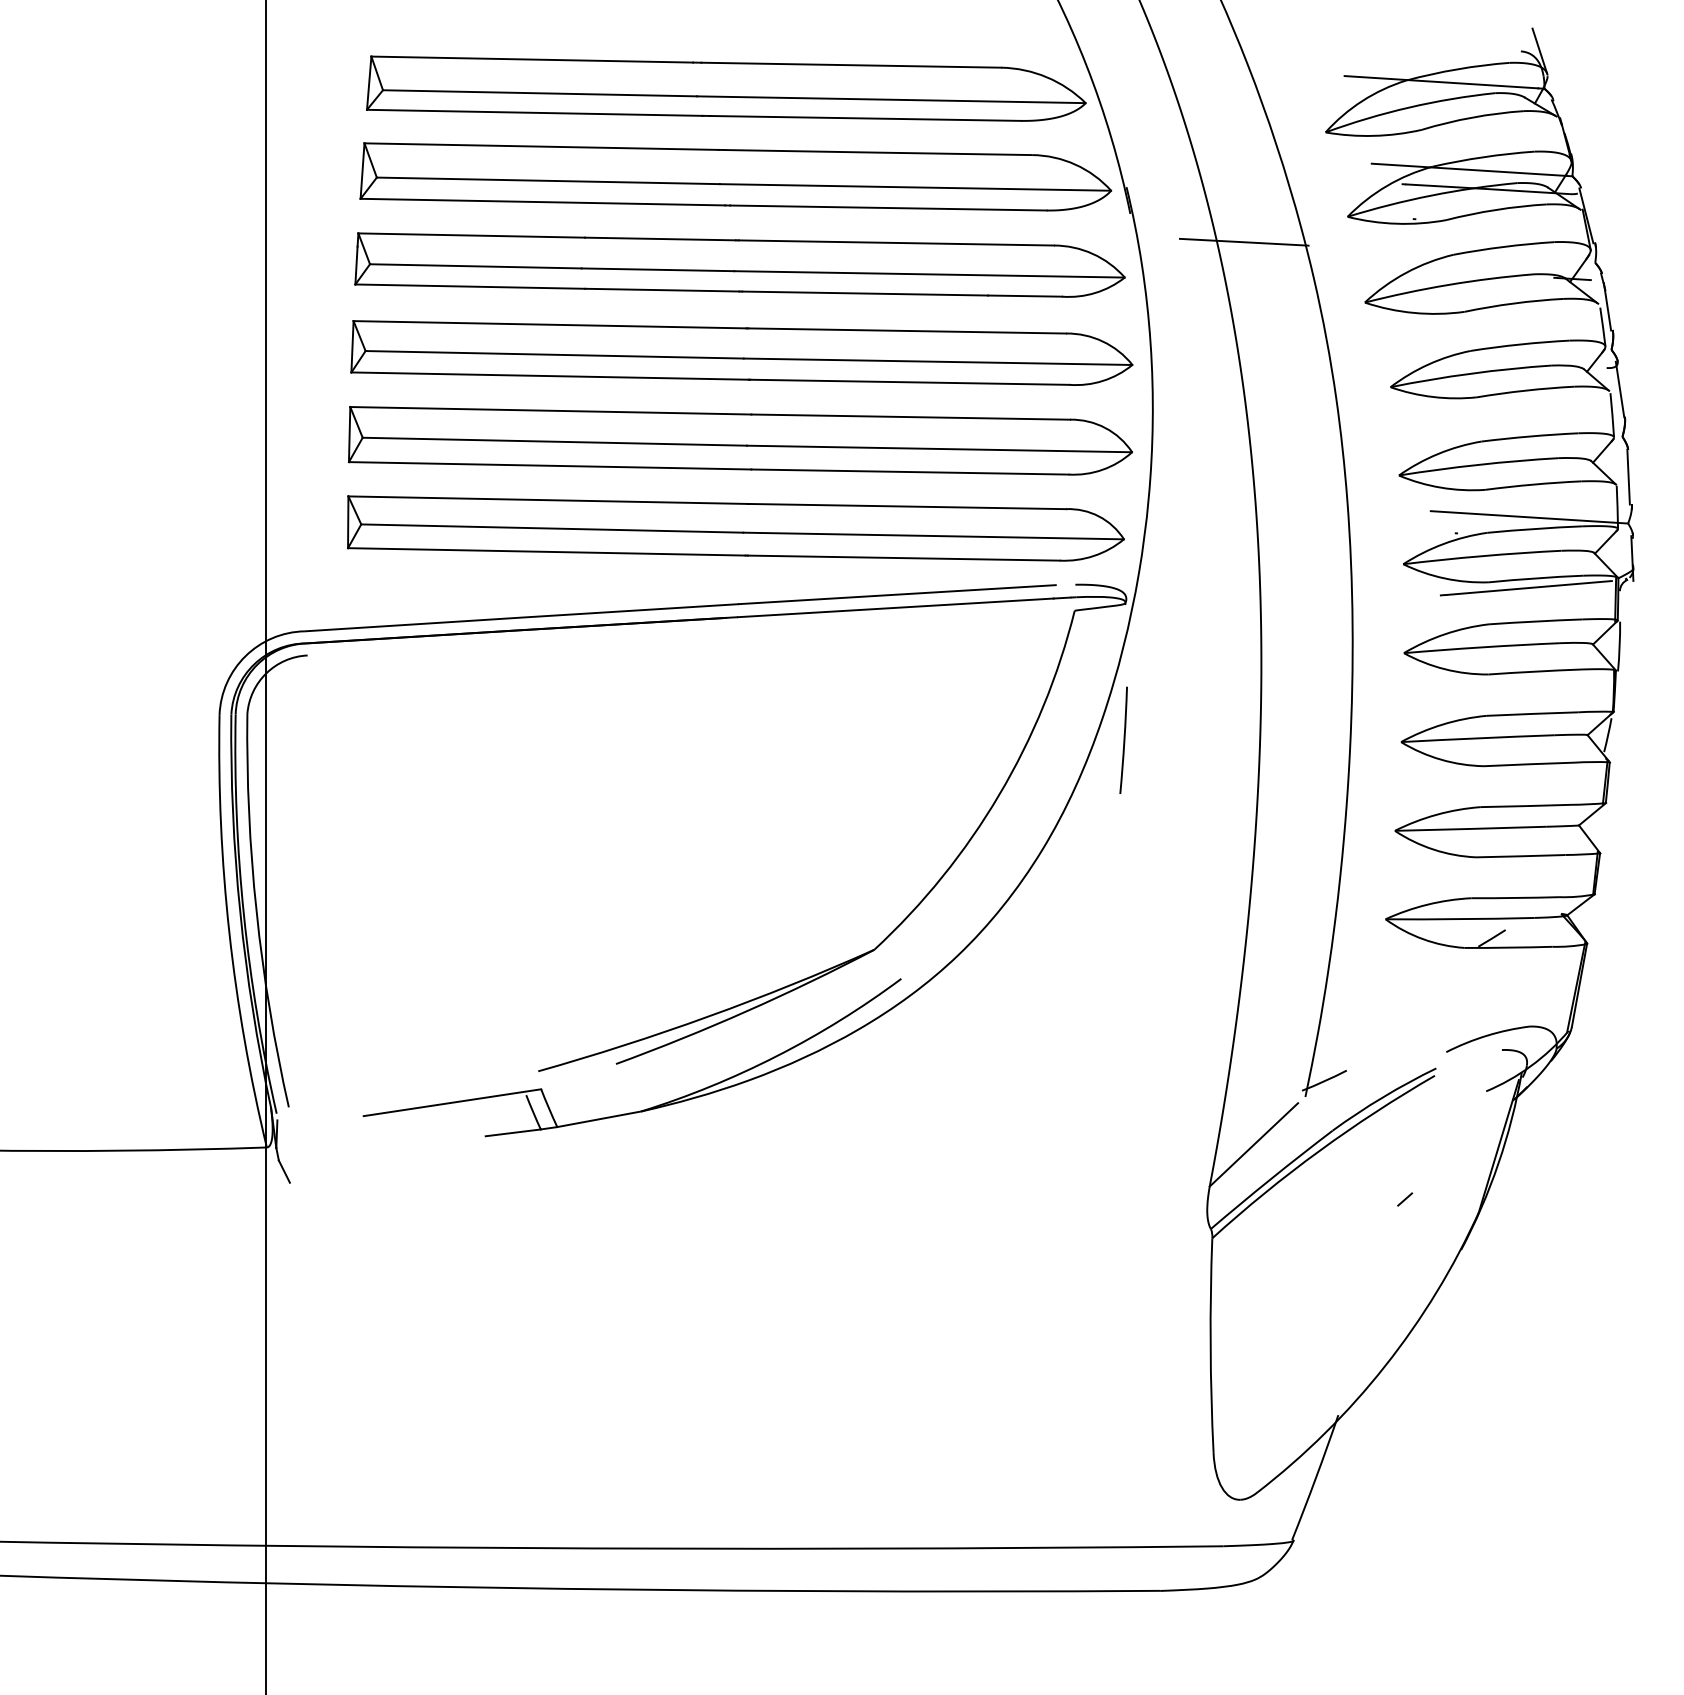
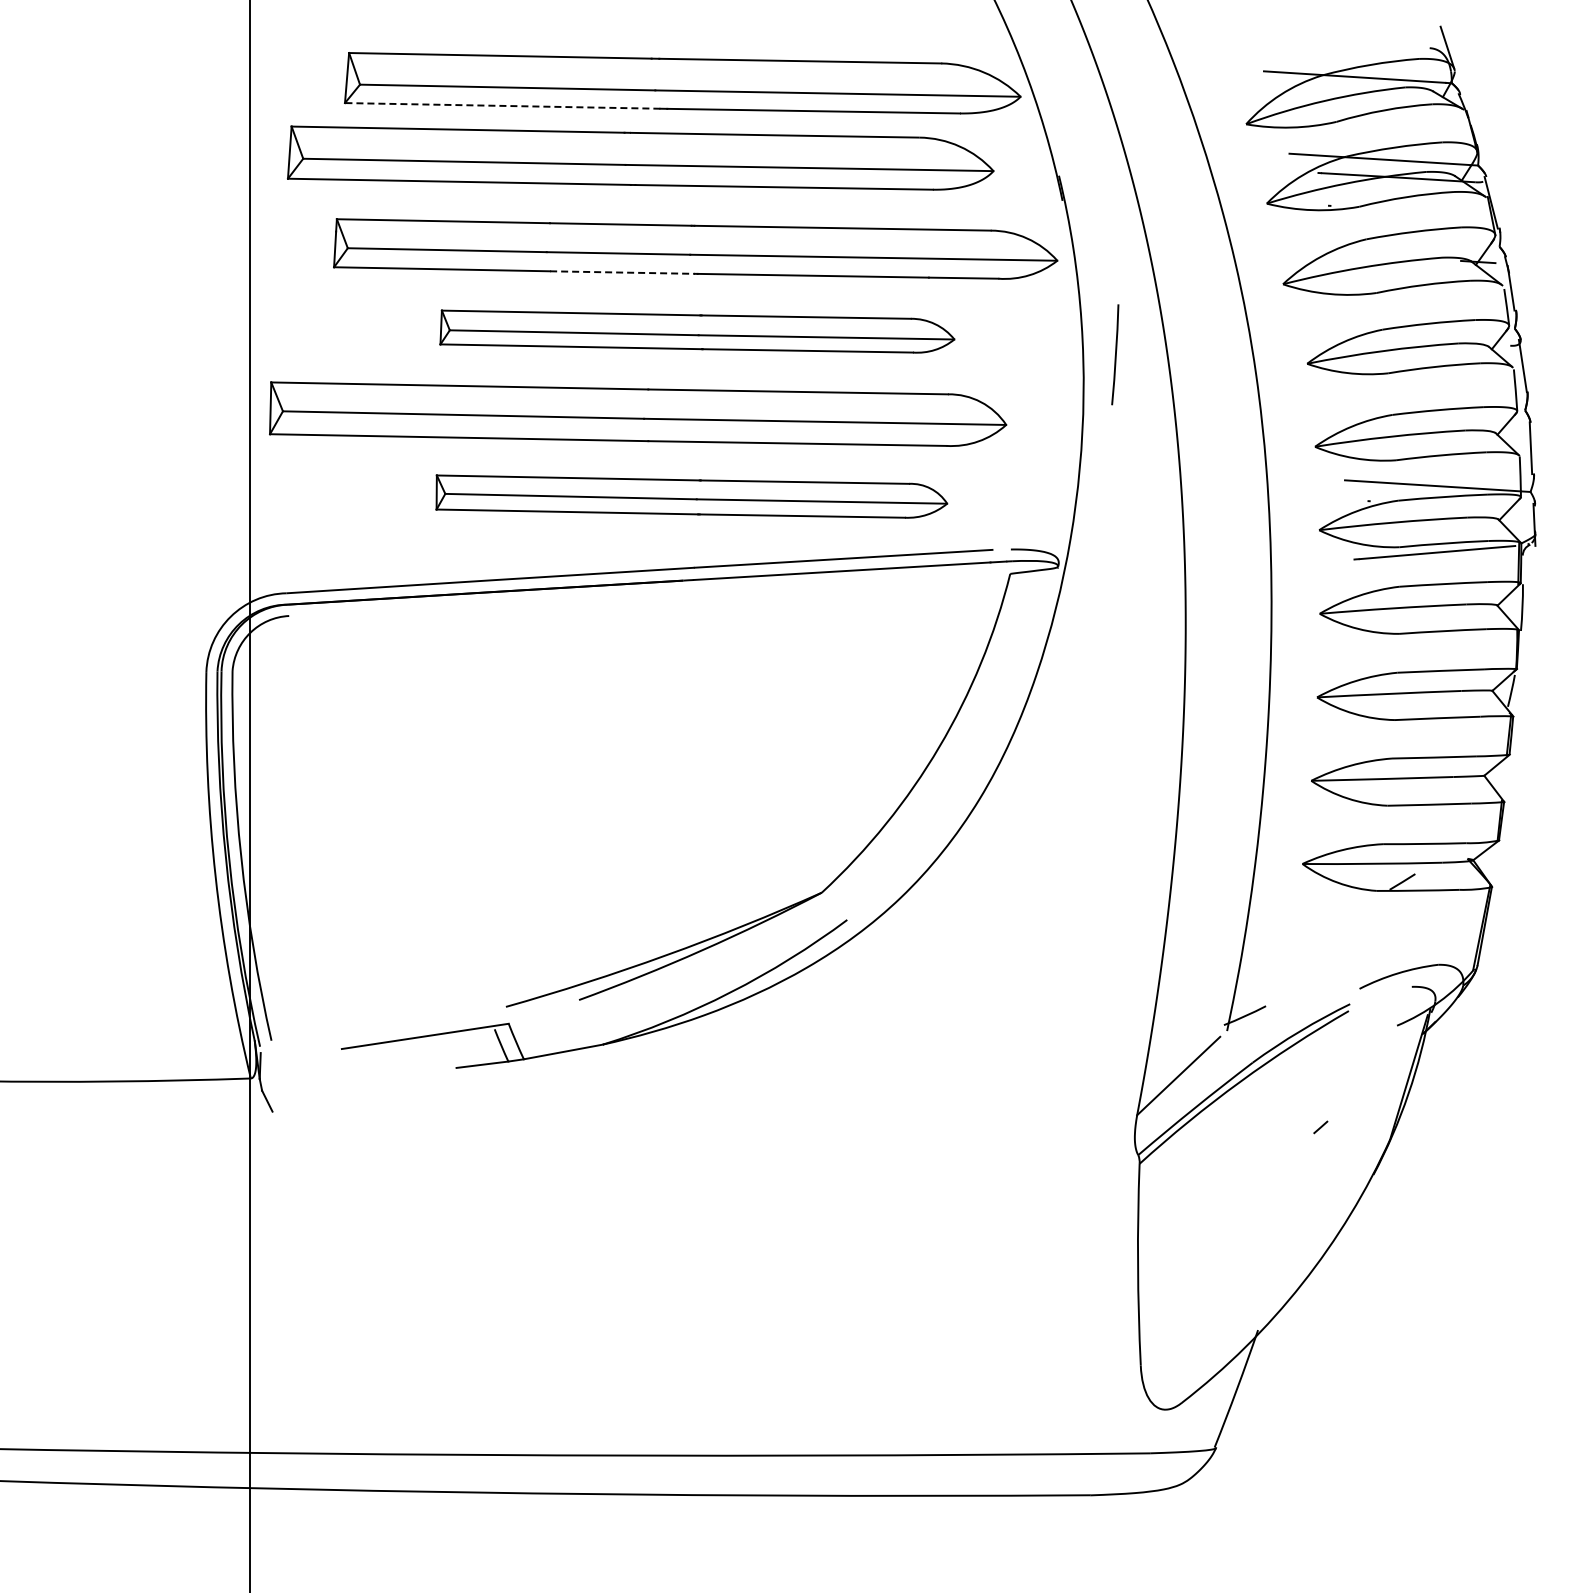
line: (534, 112) -> (502, 105), solid -> dashed
part: (735, 176) -> (640, 157), moved
line: (1244, 242) -> (1169, 227), removed
line: (663, 290) -> (623, 272), solid -> dashed
part: (742, 352) -> (697, 331), size x0.7
part: (740, 440) -> (638, 413), moved
part: (735, 528) -> (691, 496), size x0.7
line: (1123, 740) -> (1115, 354), moved

